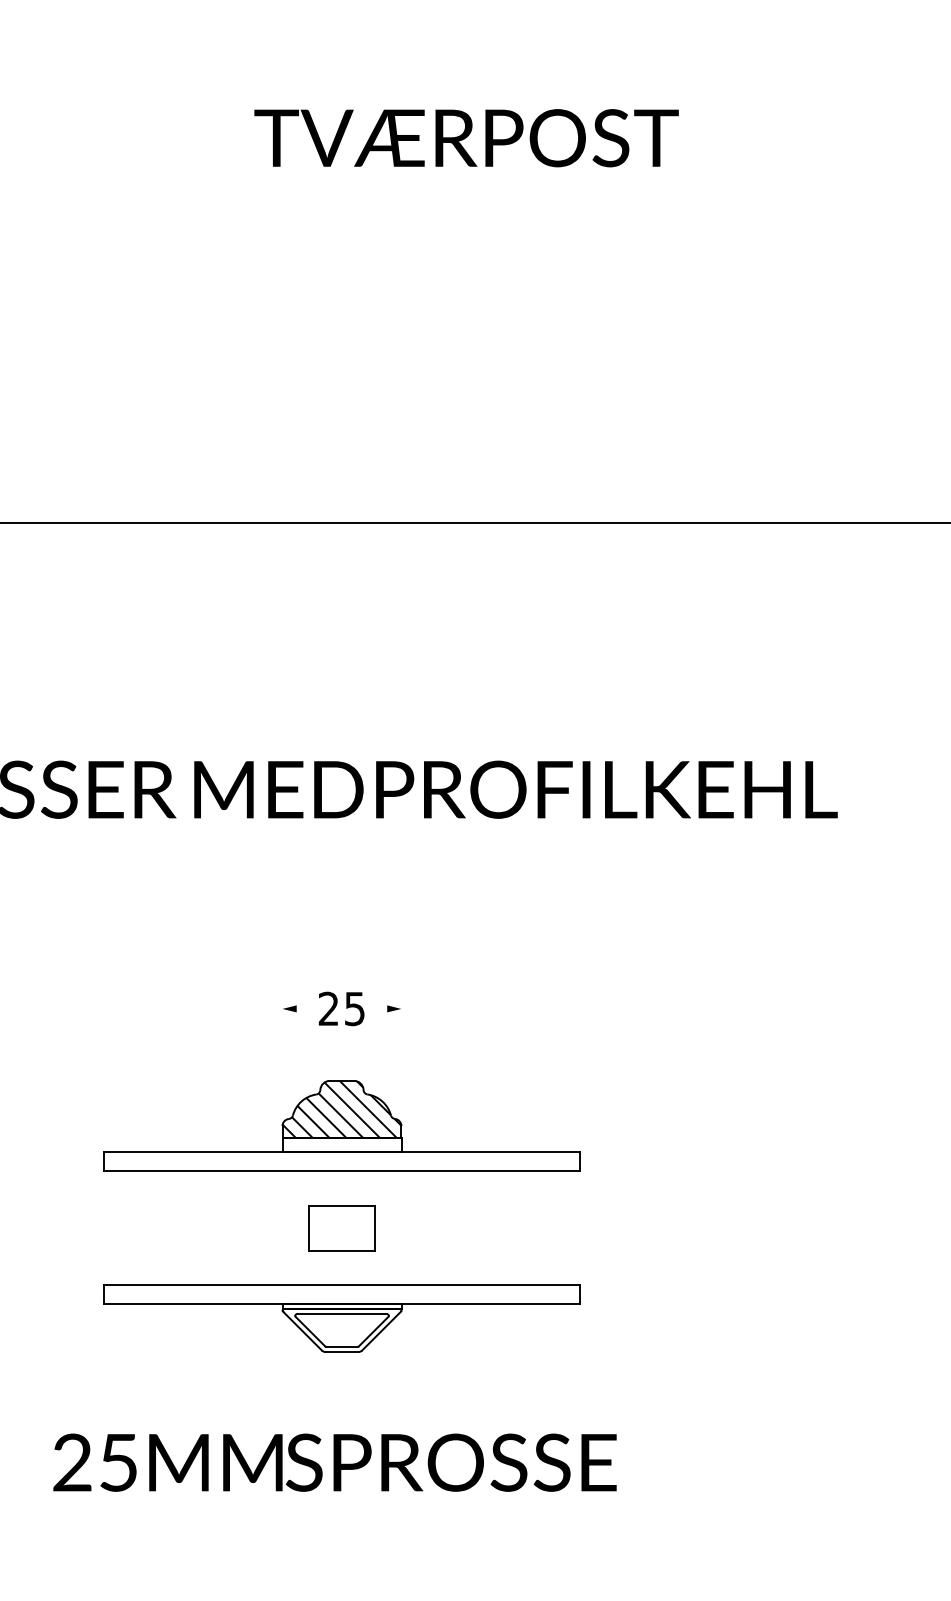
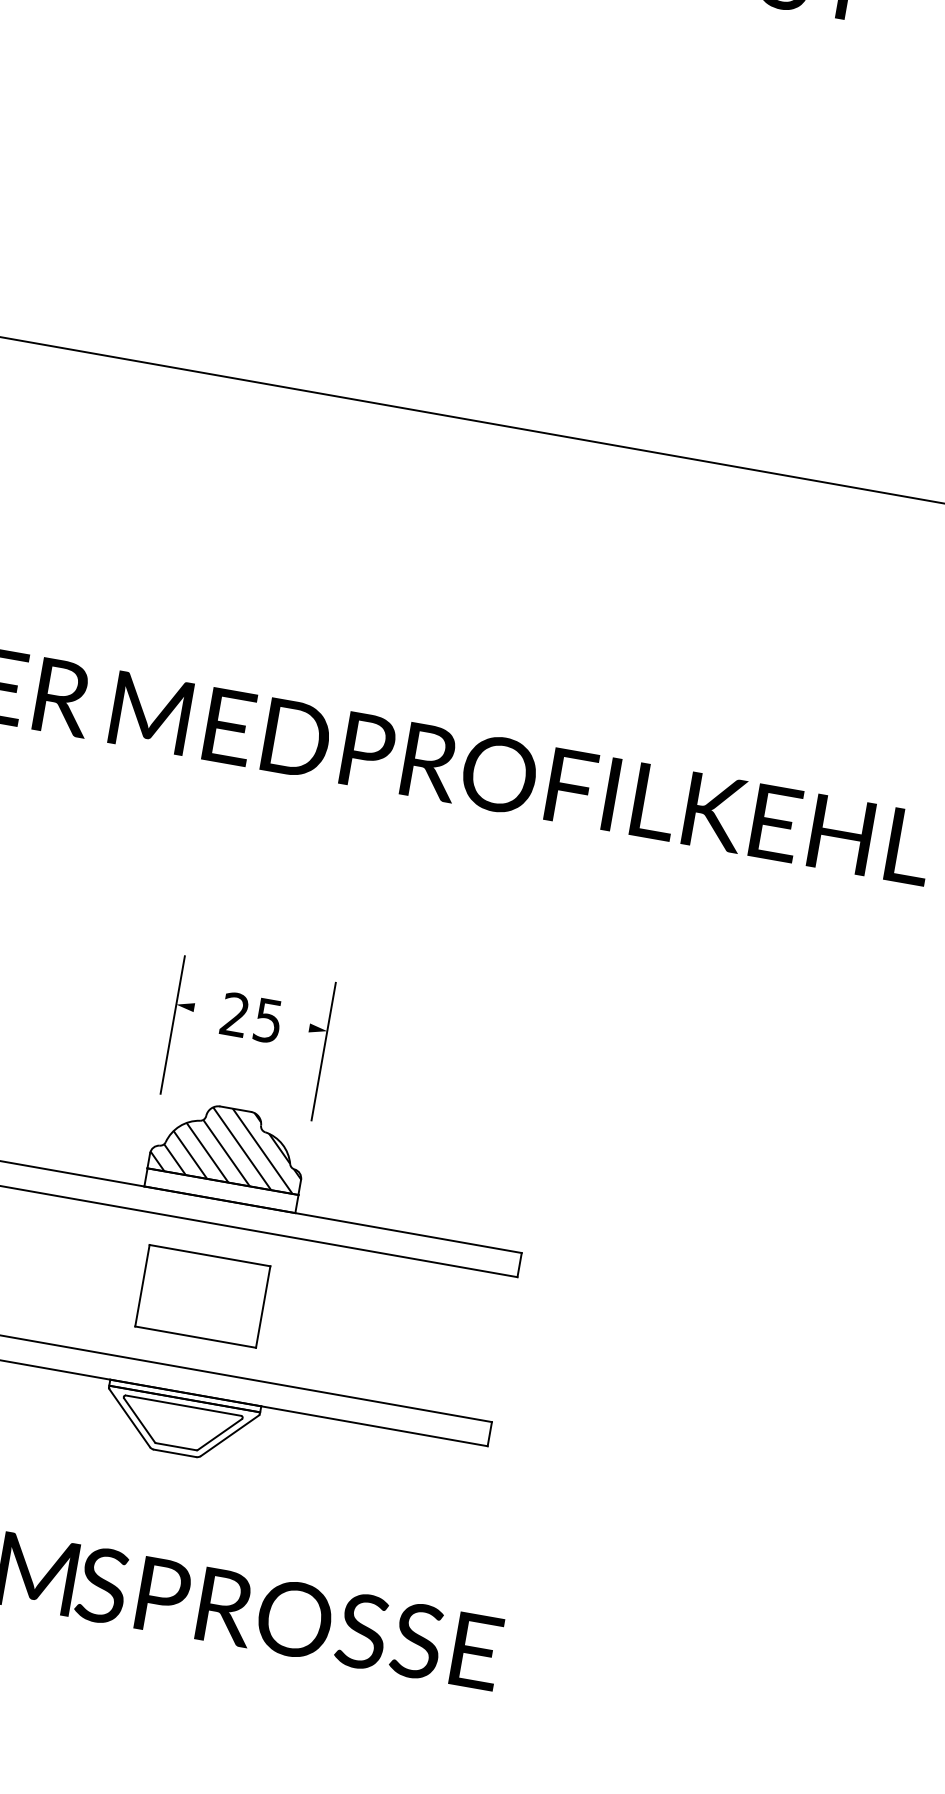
line: (282, 1024) -> (172, 1024), added
line: (401, 1024) -> (323, 1050), added
part: (342, 1227) -> (203, 1295), size x1.43

